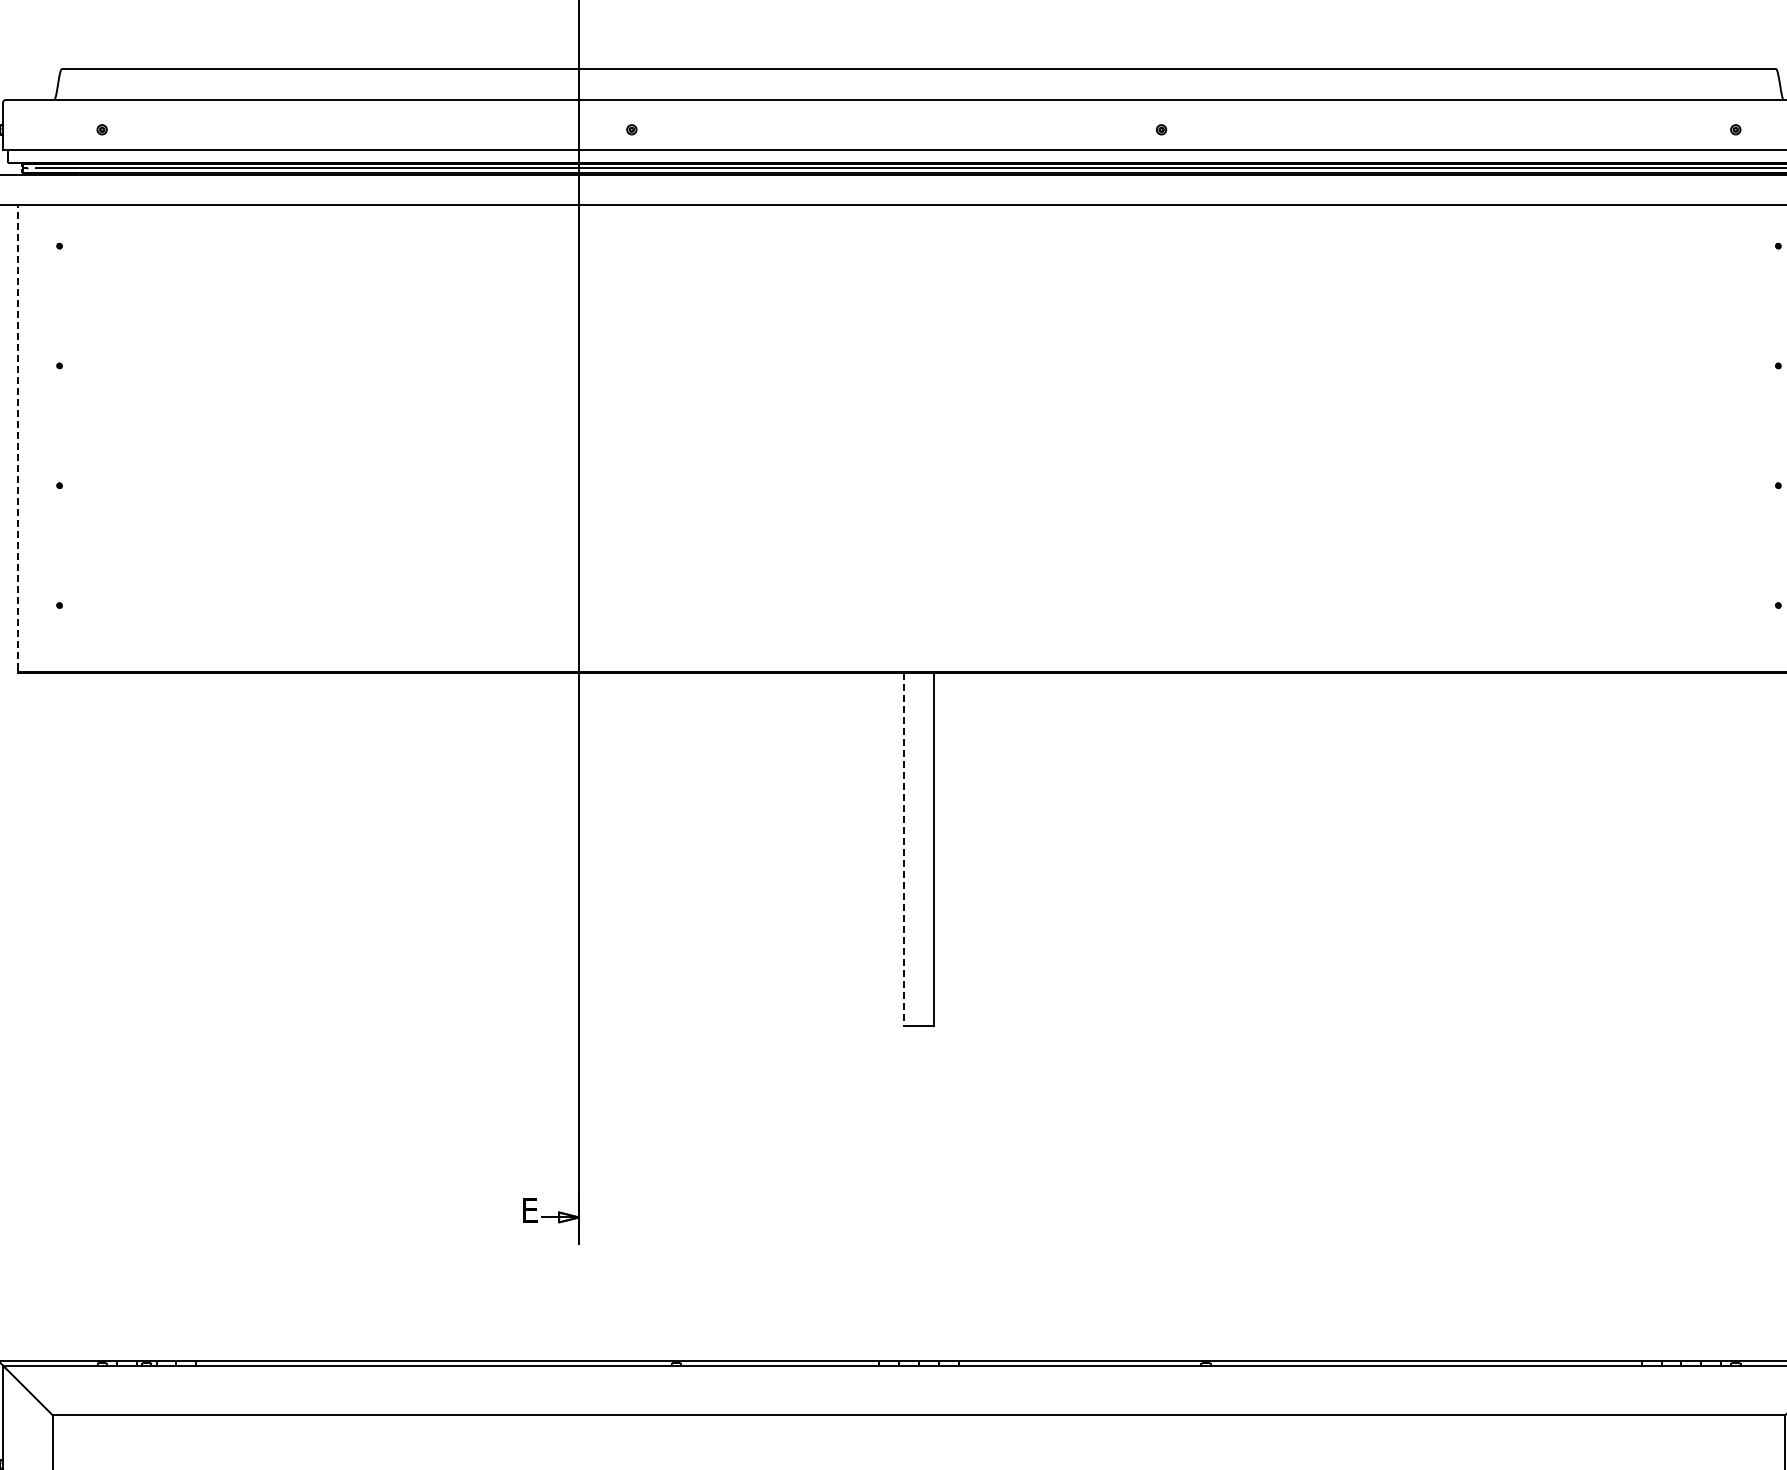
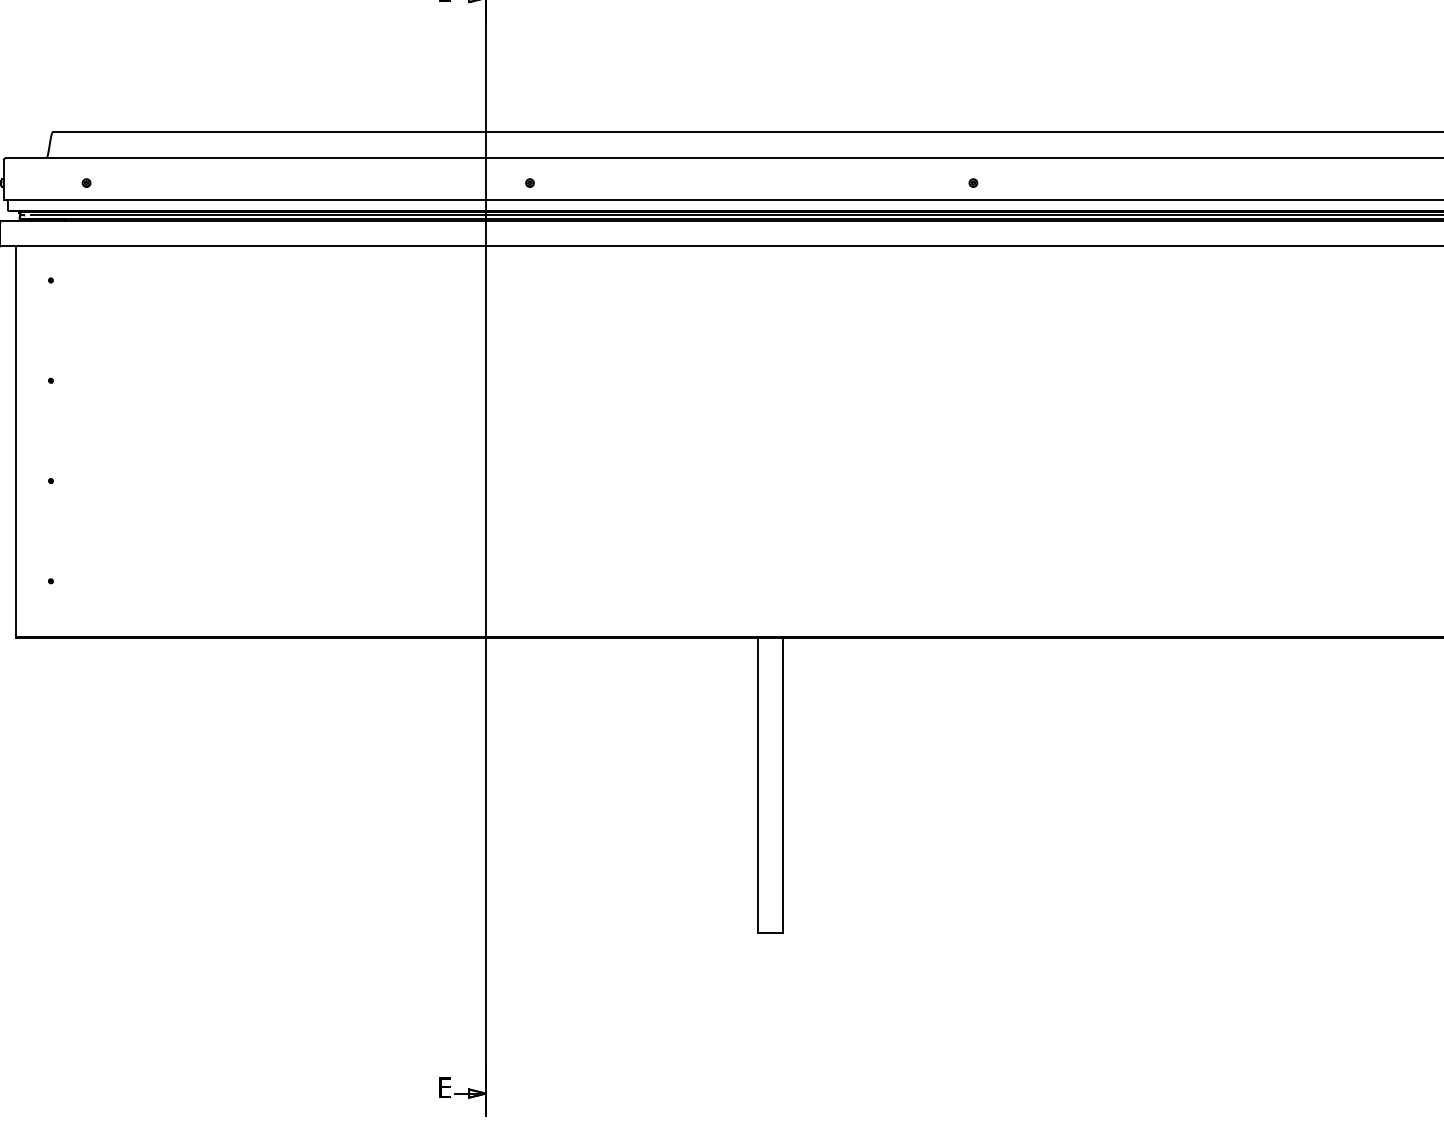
line: (18, 437) -> (16, 440), dashed -> solid
line: (904, 850) -> (758, 786), dashed -> solid

